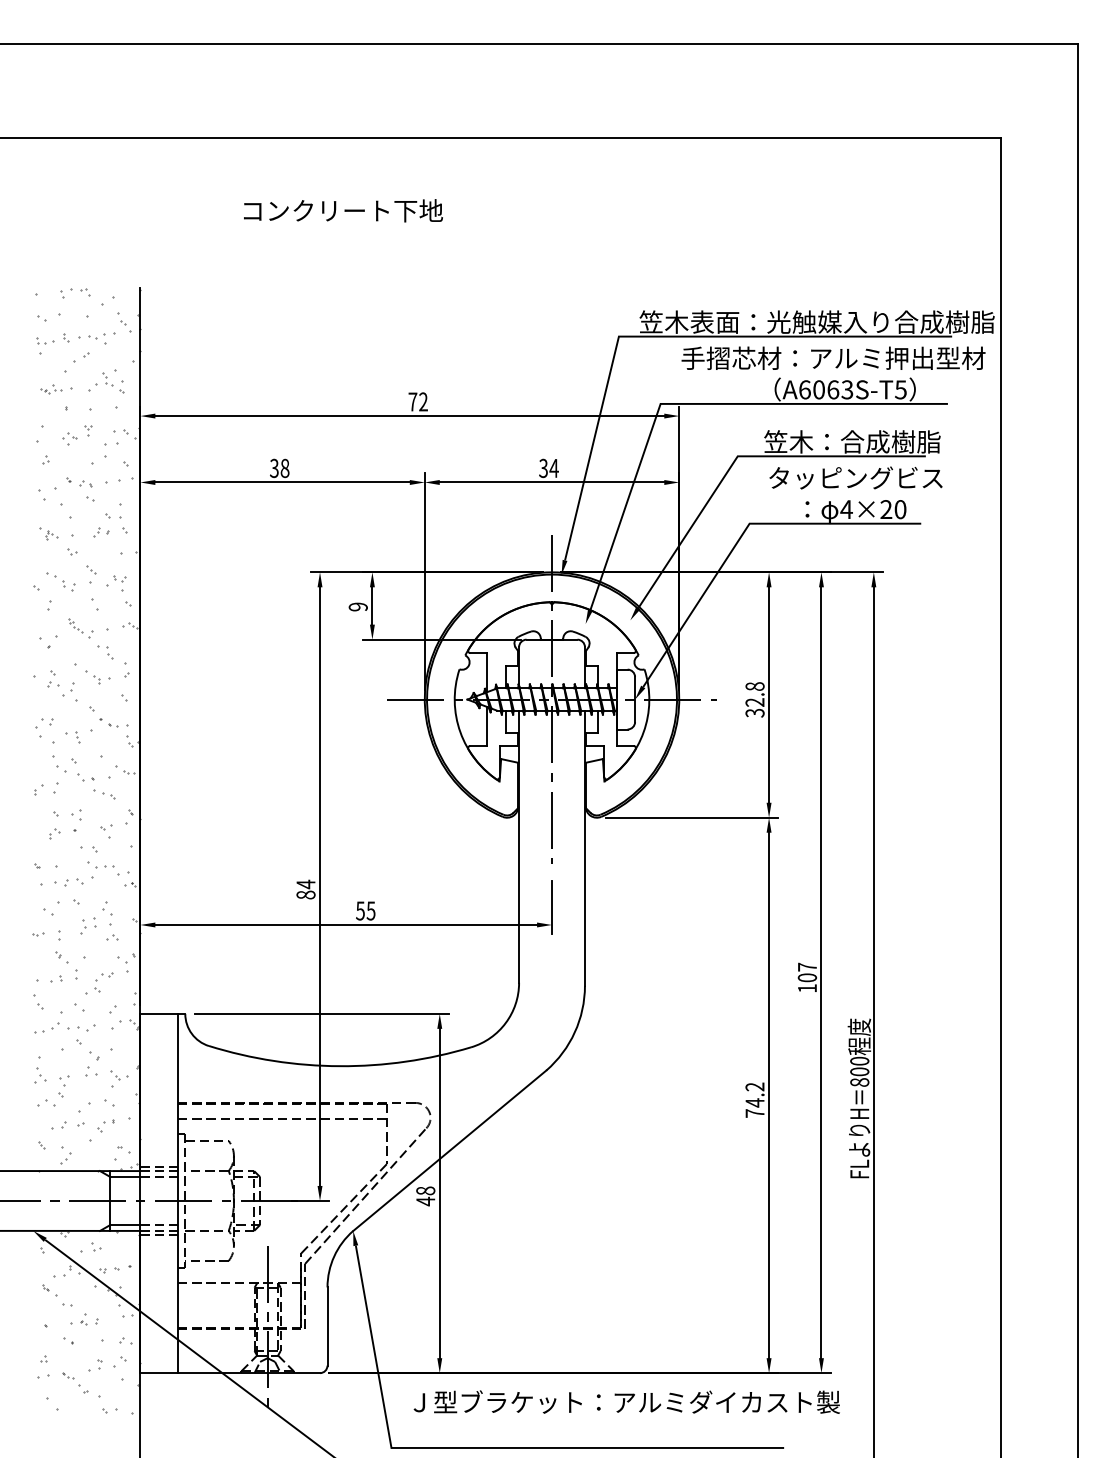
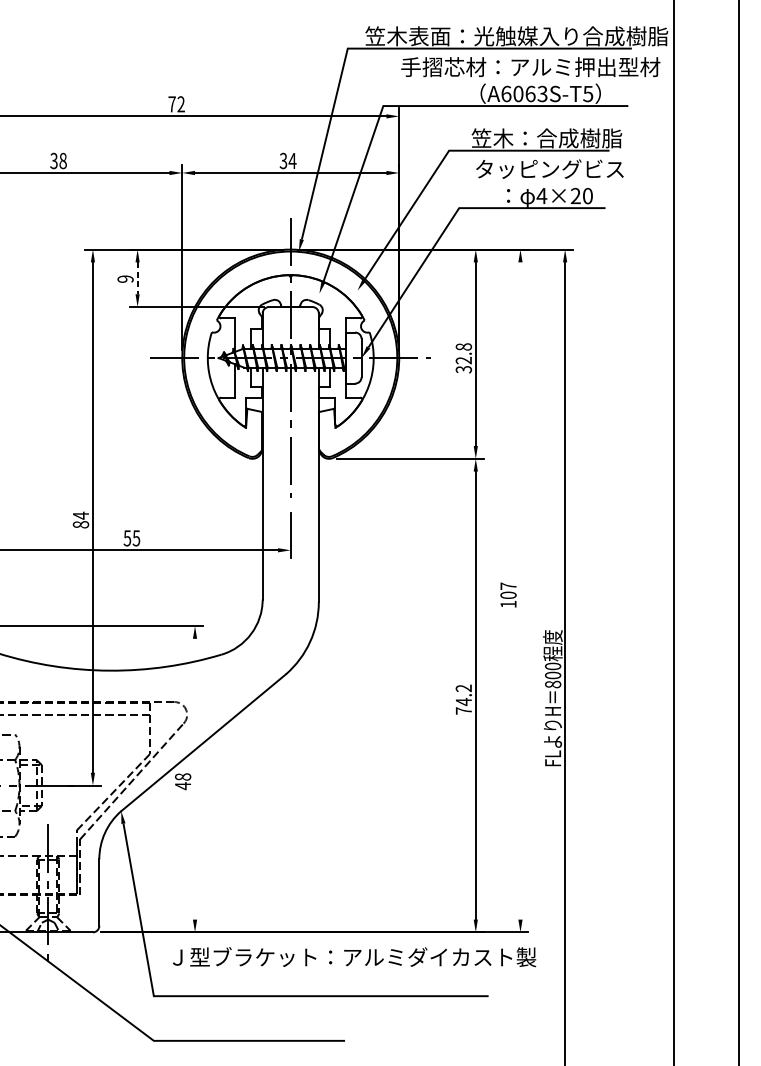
line: (372, 605) -> (137, 277), solid -> dashed
line: (821, 972) -> (520, 590), removed
line: (439, 1193) -> (194, 779), removed

